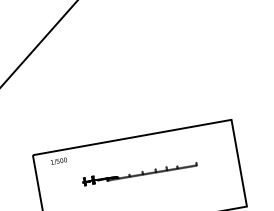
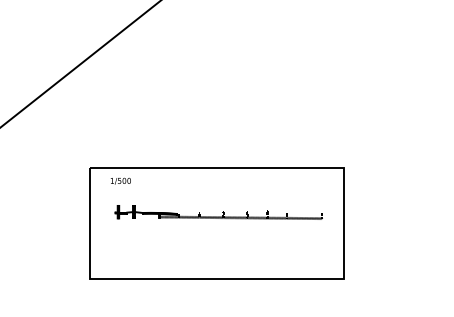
part: (139, 172) -> (218, 212), size x1.43

